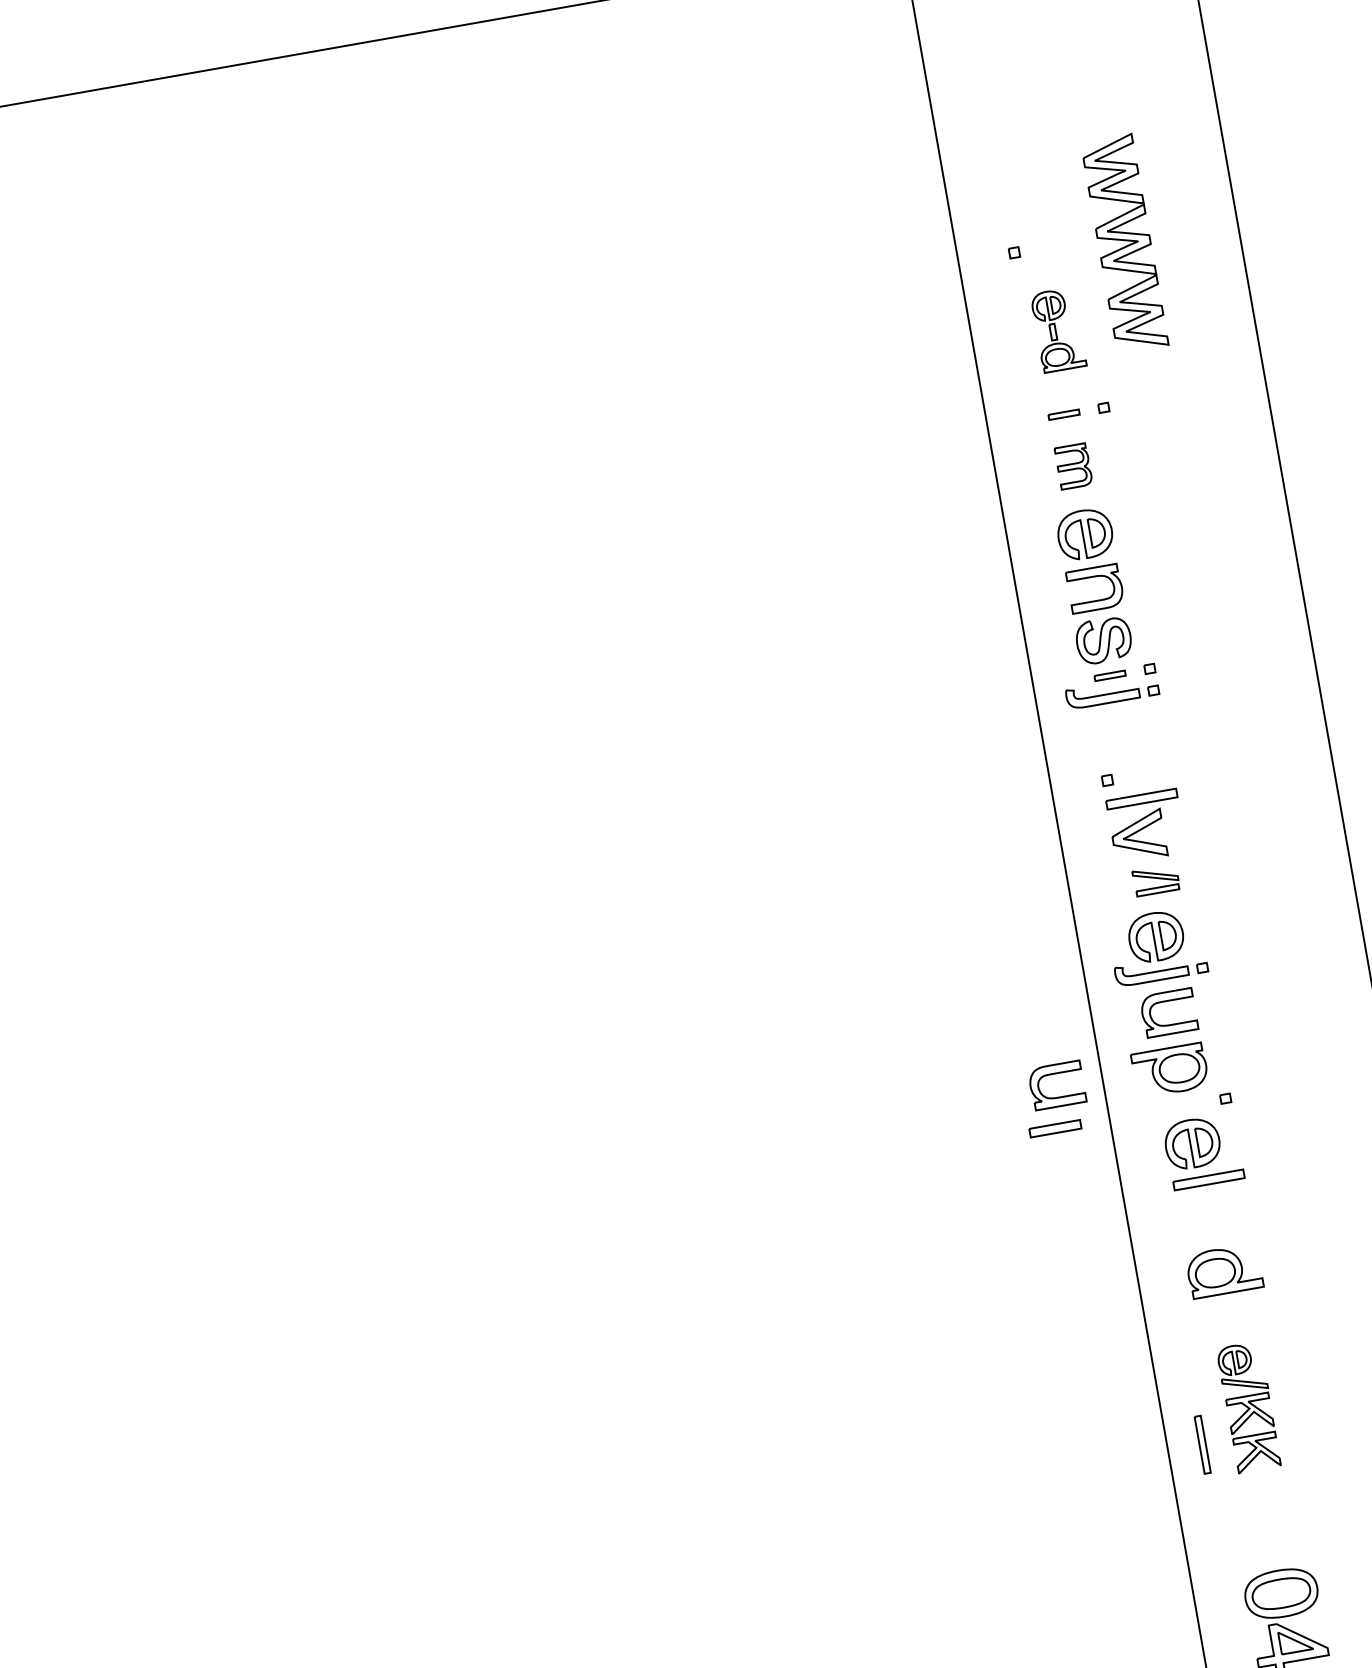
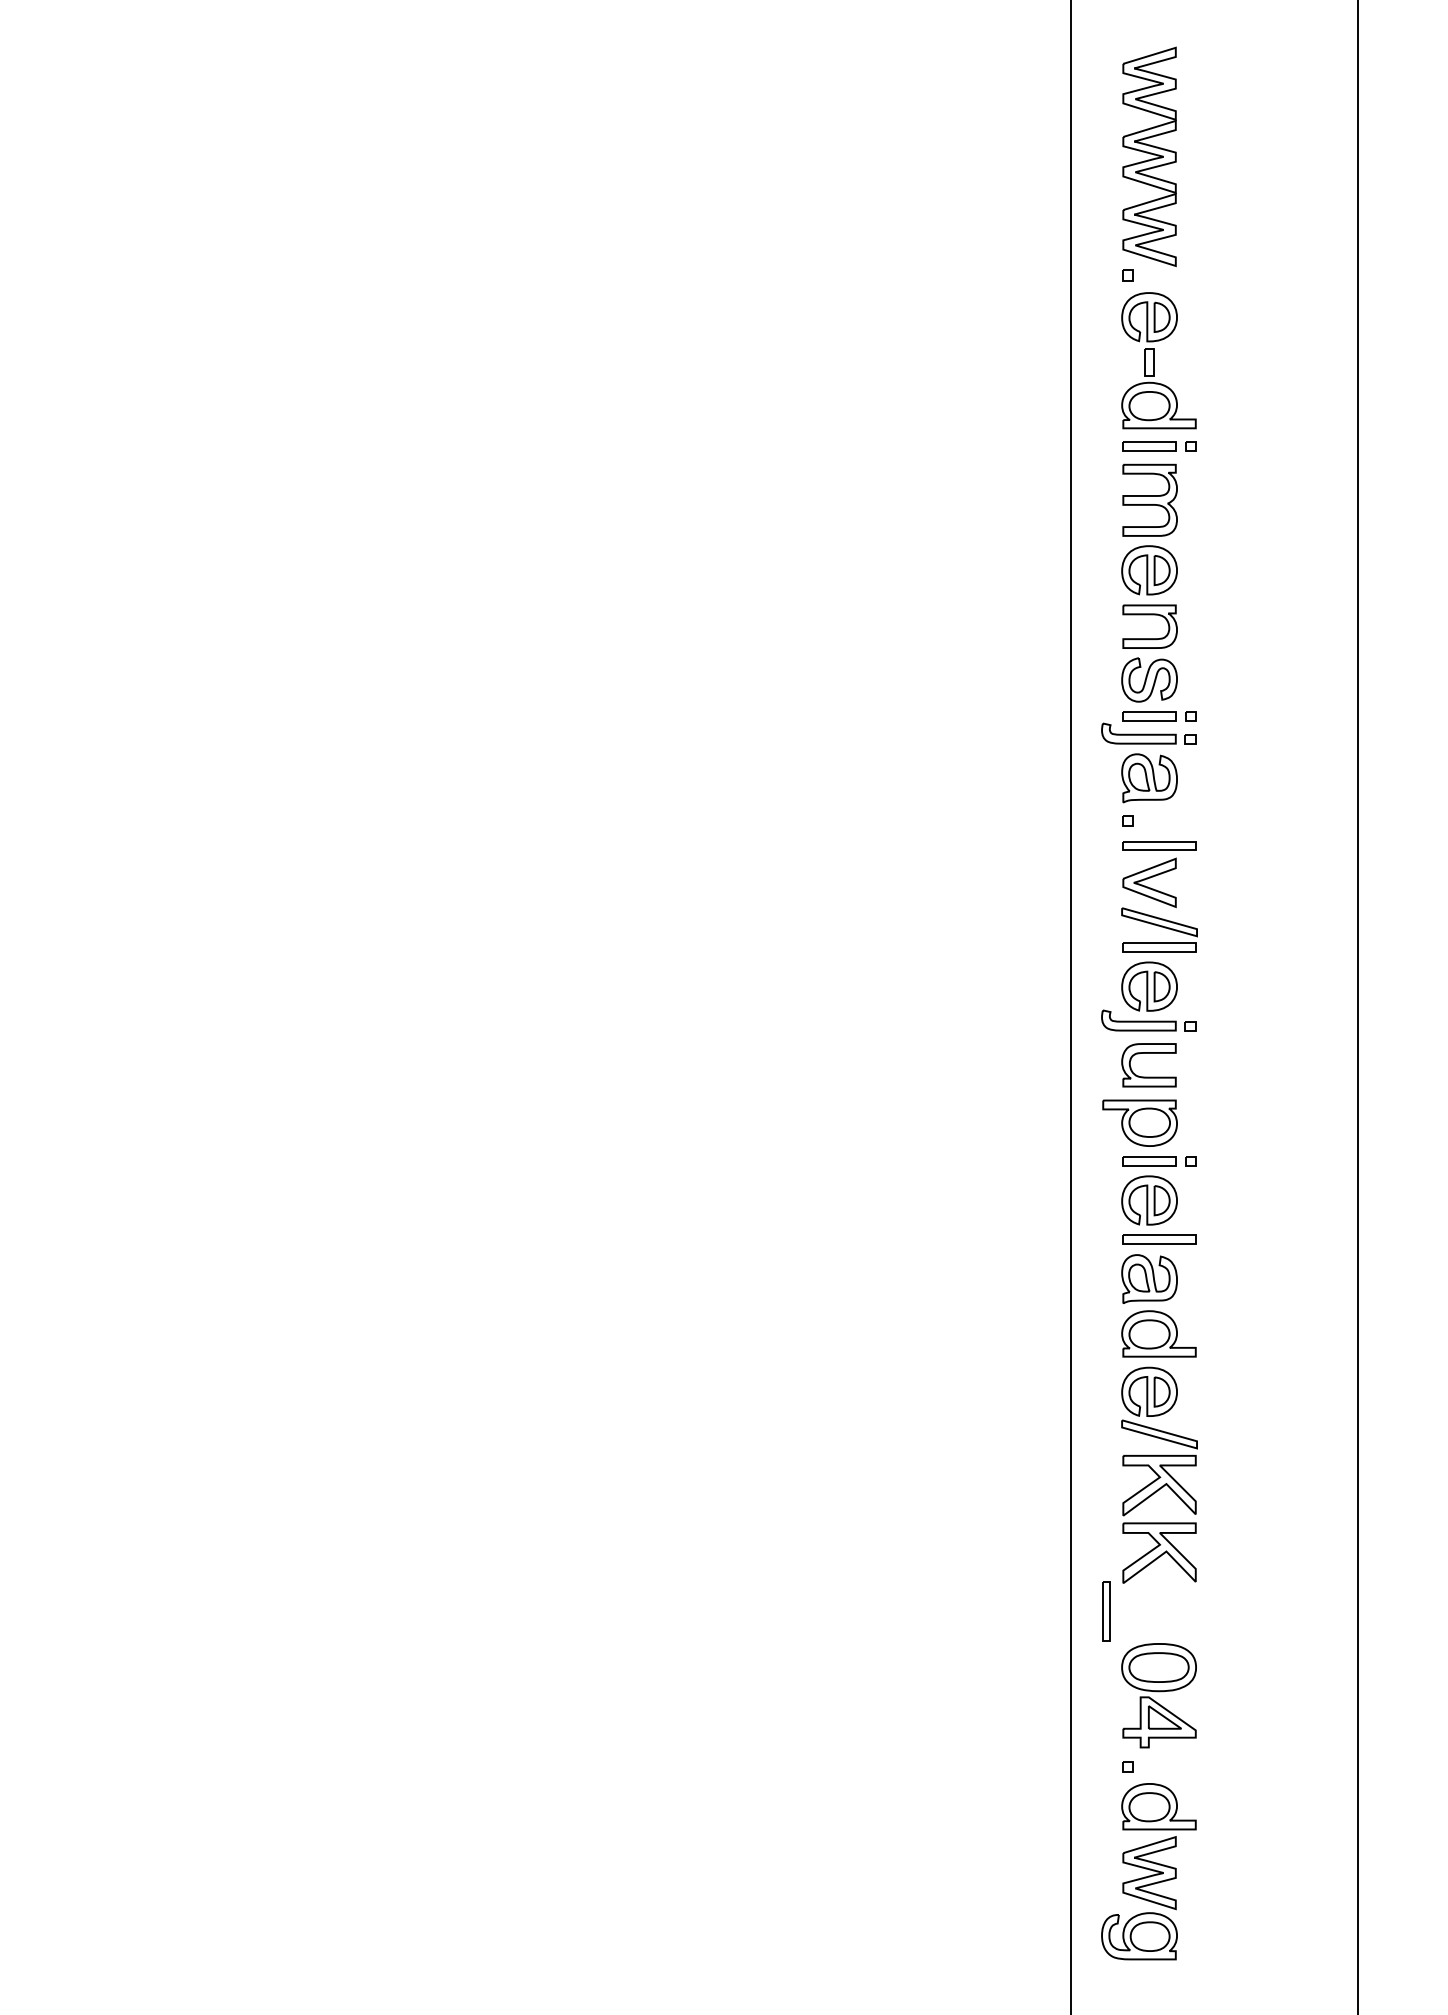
part: (1124, 243) -> (1149, 156), moved
part: (1058, 329) -> (1158, 360), size x1.67
part: (1064, 414) -> (1149, 446), size x1.67
part: (1073, 465) -> (1149, 499), size x1.67
part: (1110, 675) -> (1149, 716), size x1.67
part: (1120, 735) -> (1149, 778), added
part: (1156, 879) -> (1159, 929), size x1.67
part: (1058, 1096) -> (1023, 1129), removed
part: (1055, 1128) -> (1149, 1161), moved
part: (1205, 1219) -> (1149, 1278), added
part: (1248, 1406) -> (1159, 1474), size x1.67
part: (1202, 1444) -> (1106, 1611), moved

